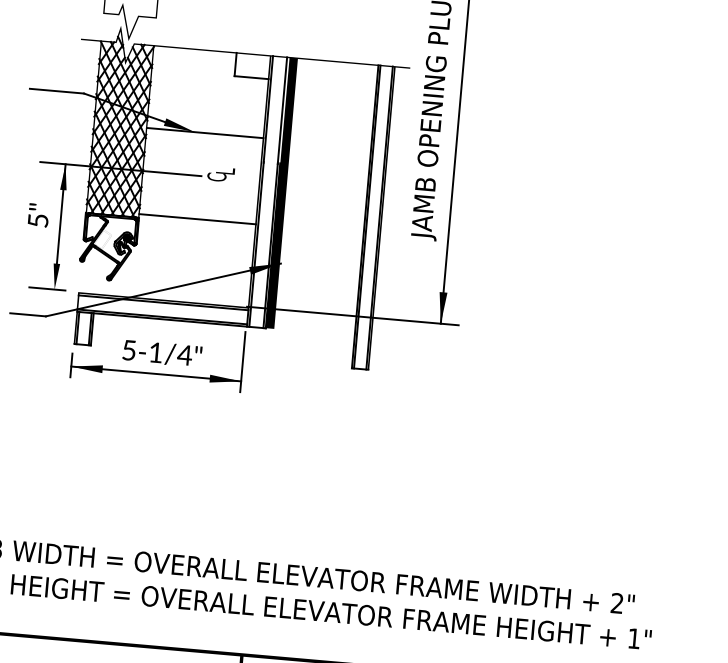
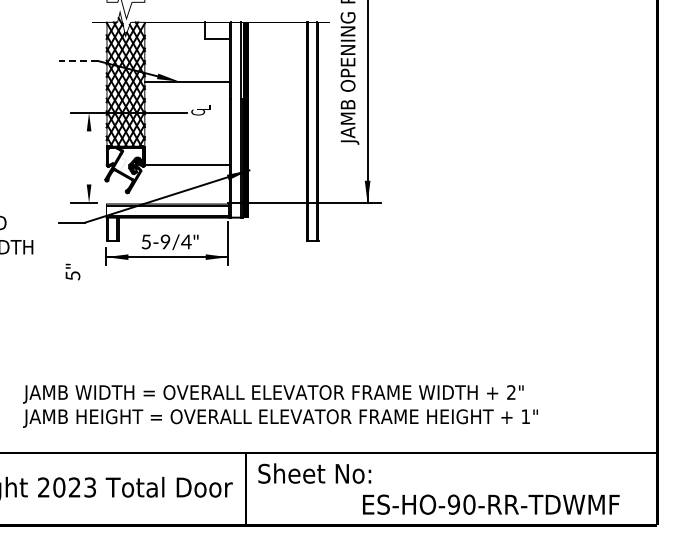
line: (57, 90) -> (78, 60), solid -> dashed
text: (38, 214) -> (72, 271), moved
line: (61, 215) -> (89, 149), removed
line: (196, 218) -> (186, 164), moved
text: (155, 352) -> (165, 241), 5-1/4" -> 5-9/4"

